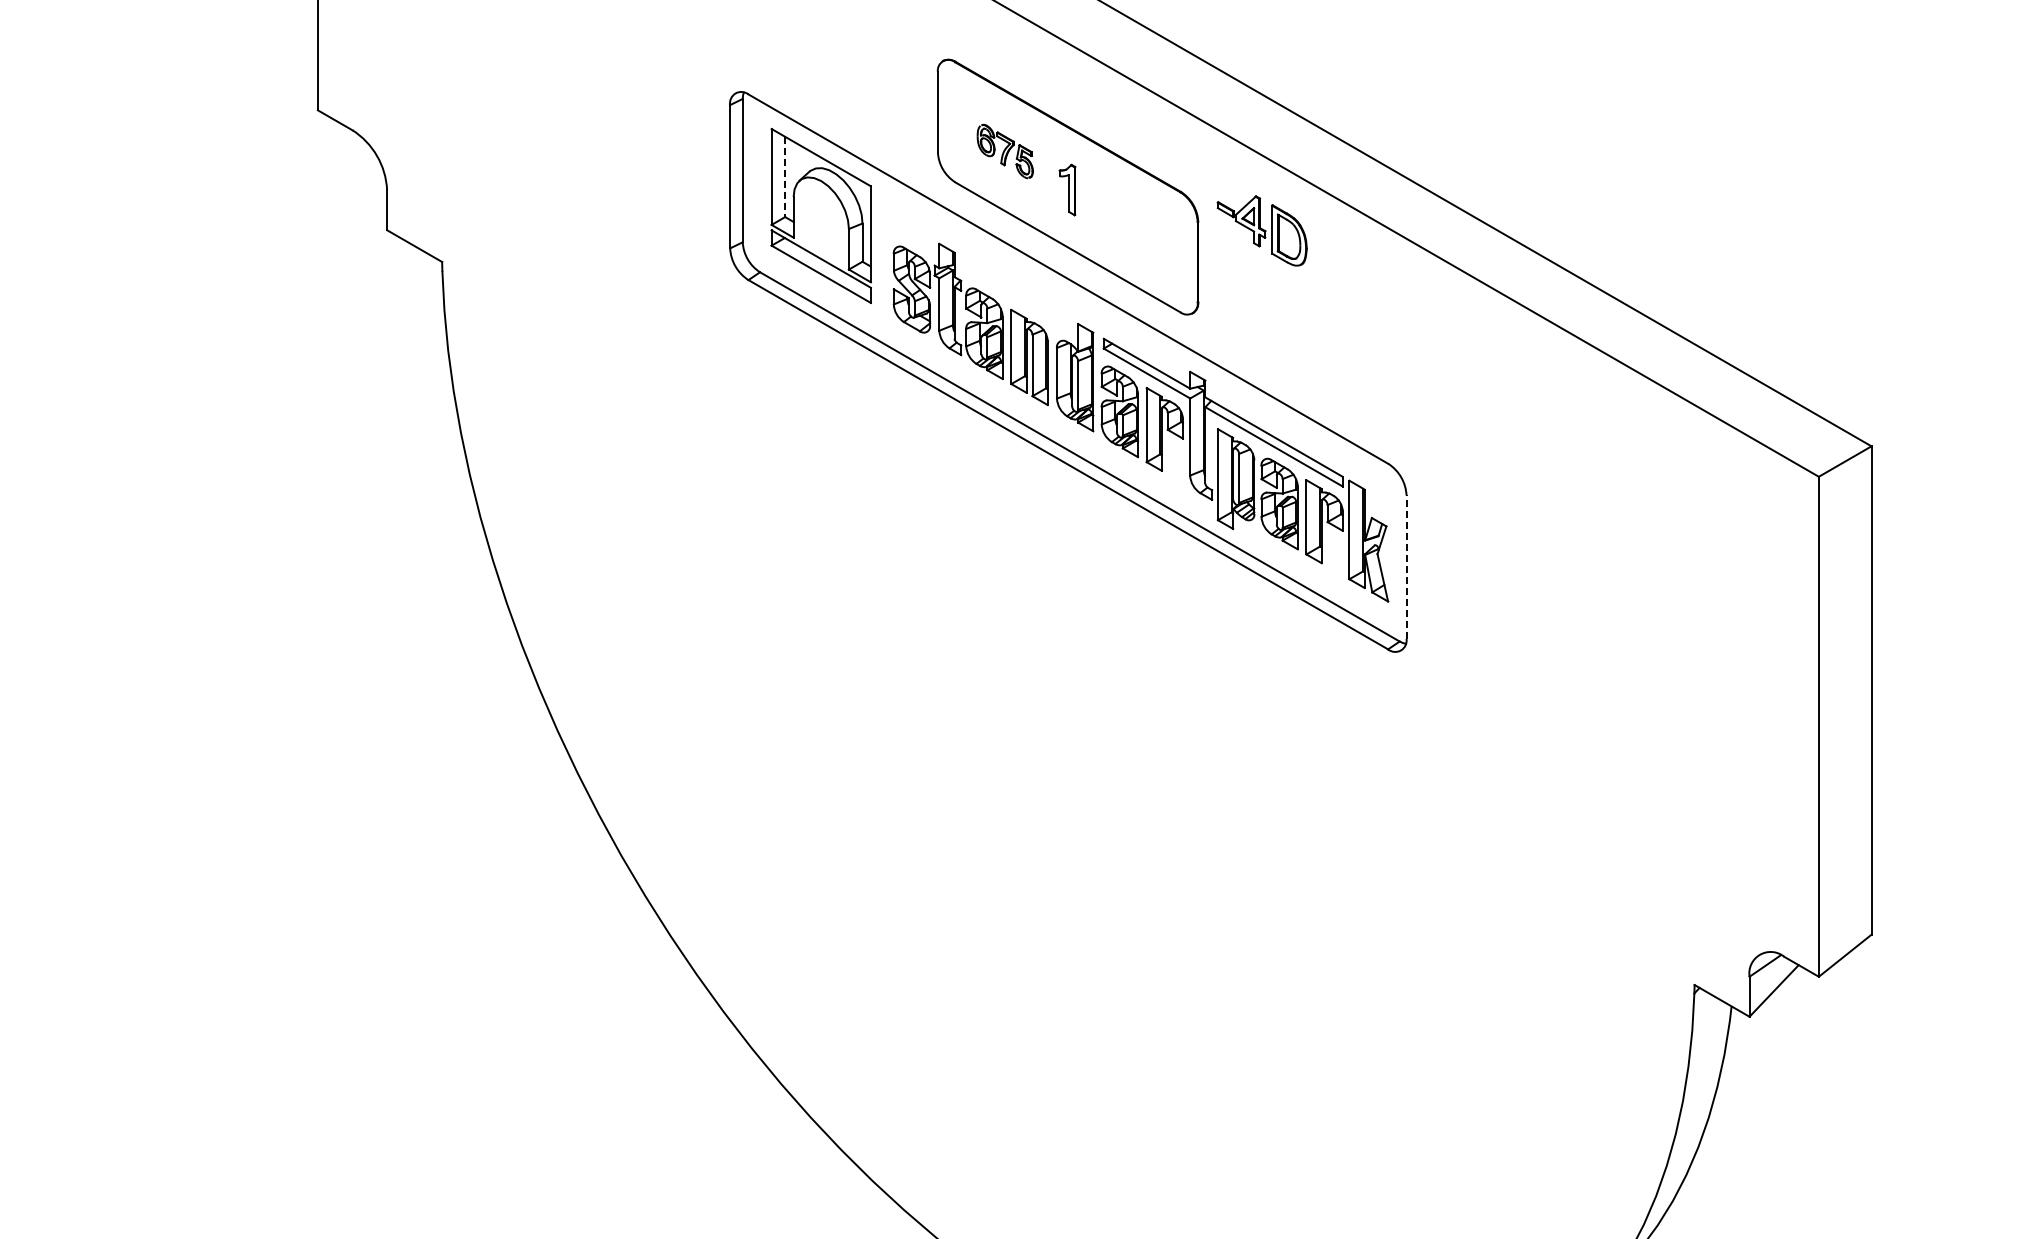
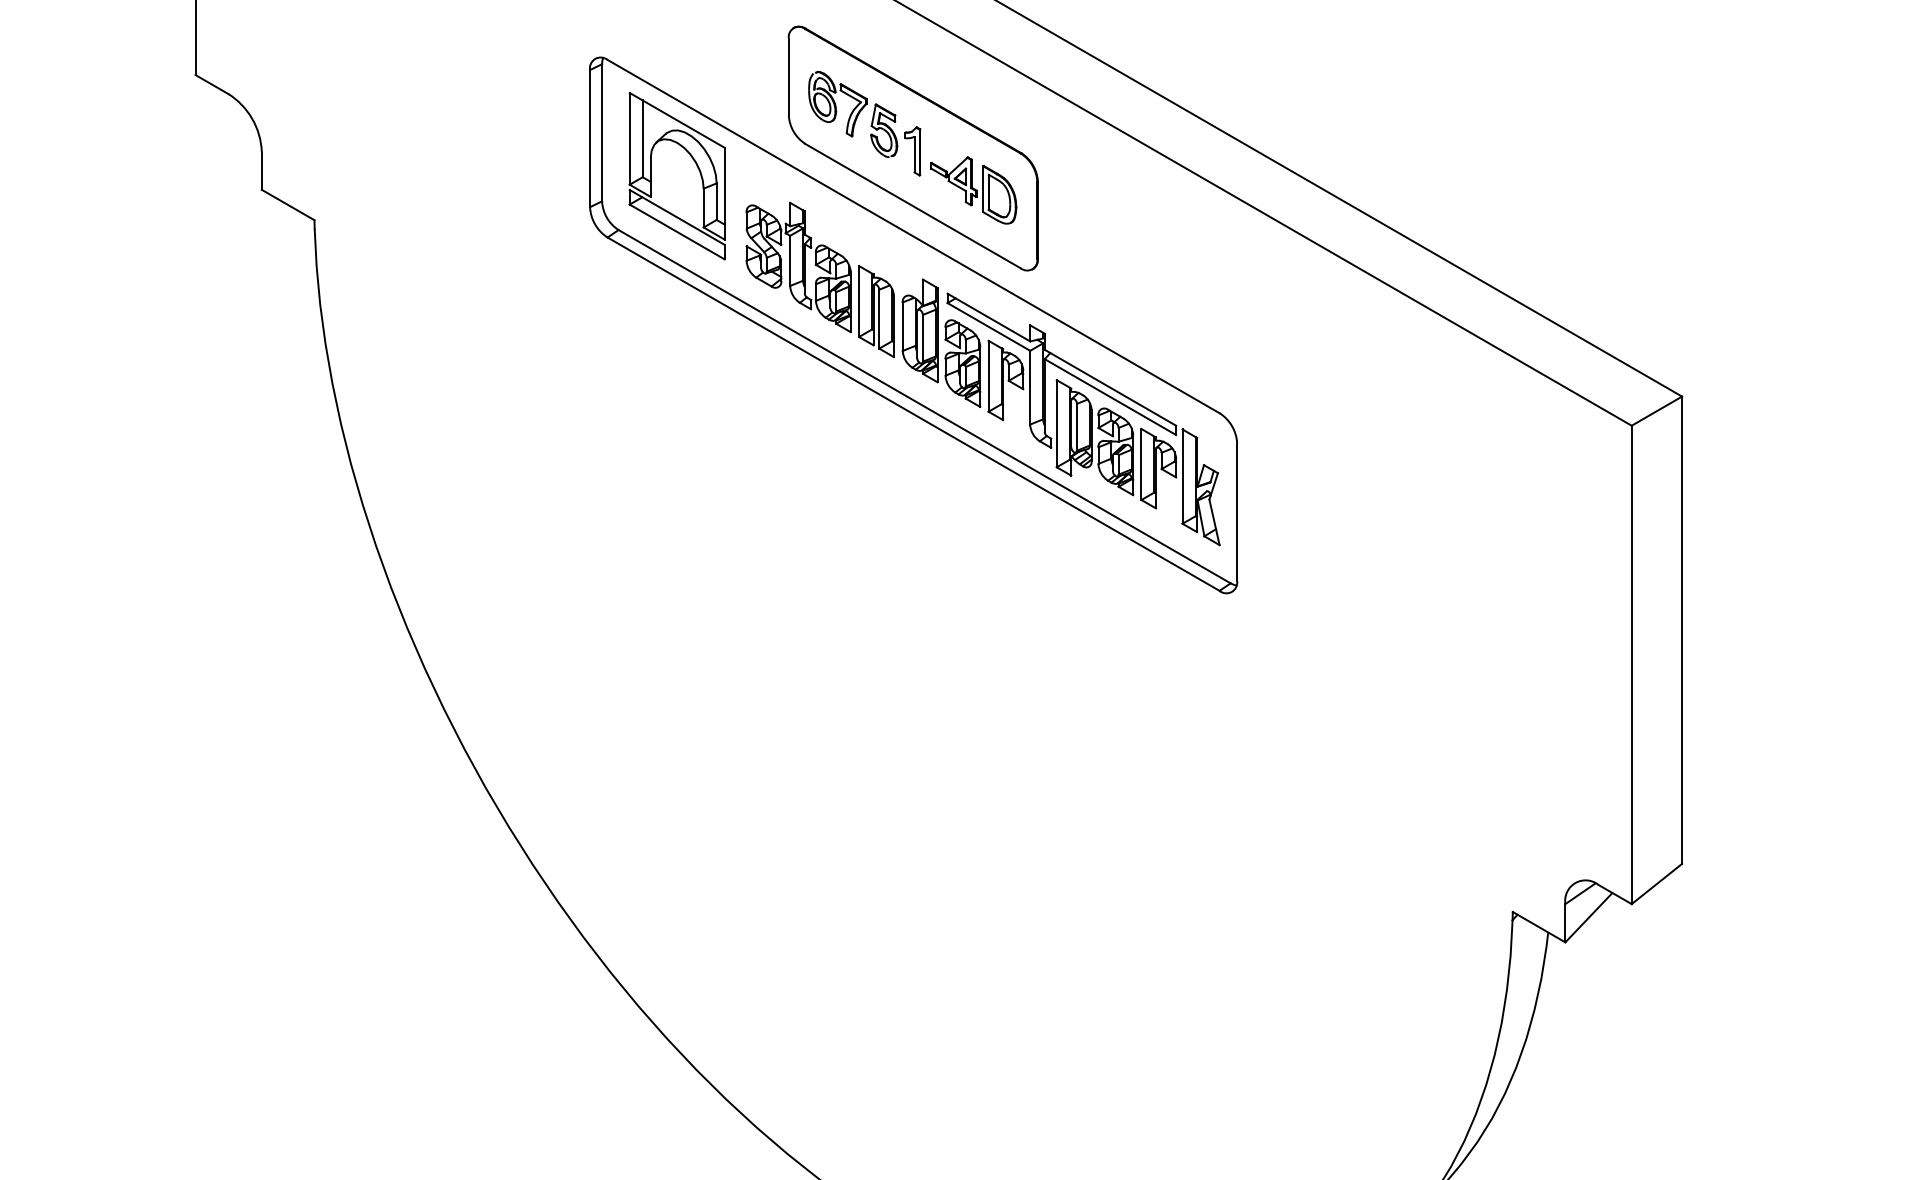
part: (1005, 151) -> (853, 114), size x1.67
line: (785, 177) -> (642, 139), dashed -> solid
part: (1261, 230) -> (973, 190), moved
line: (1406, 567) -> (1237, 512), dashed -> solid

